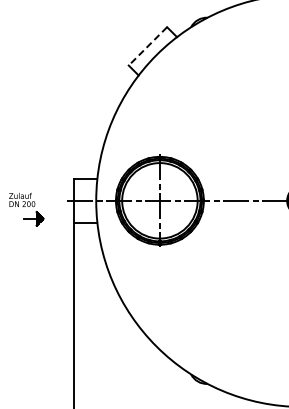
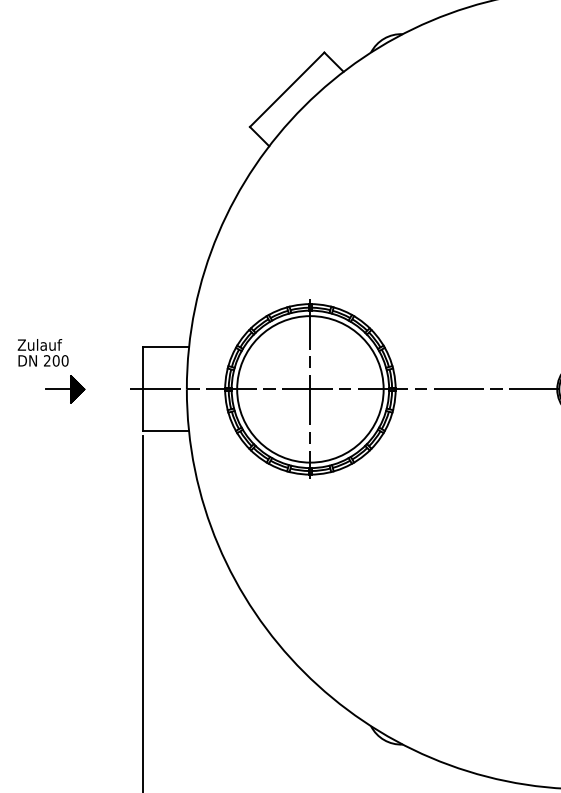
line: (147, 46) -> (286, 89), dashed -> solid
part: (26, 209) -> (51, 371), moved

